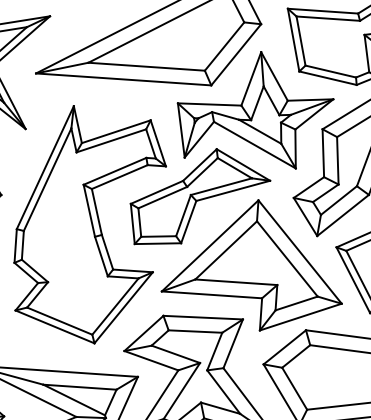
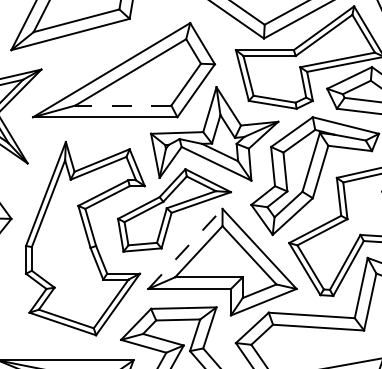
line: (146, 66) -> (123, 105), solid -> dashed
line: (210, 245) -> (185, 248), solid -> dashed

